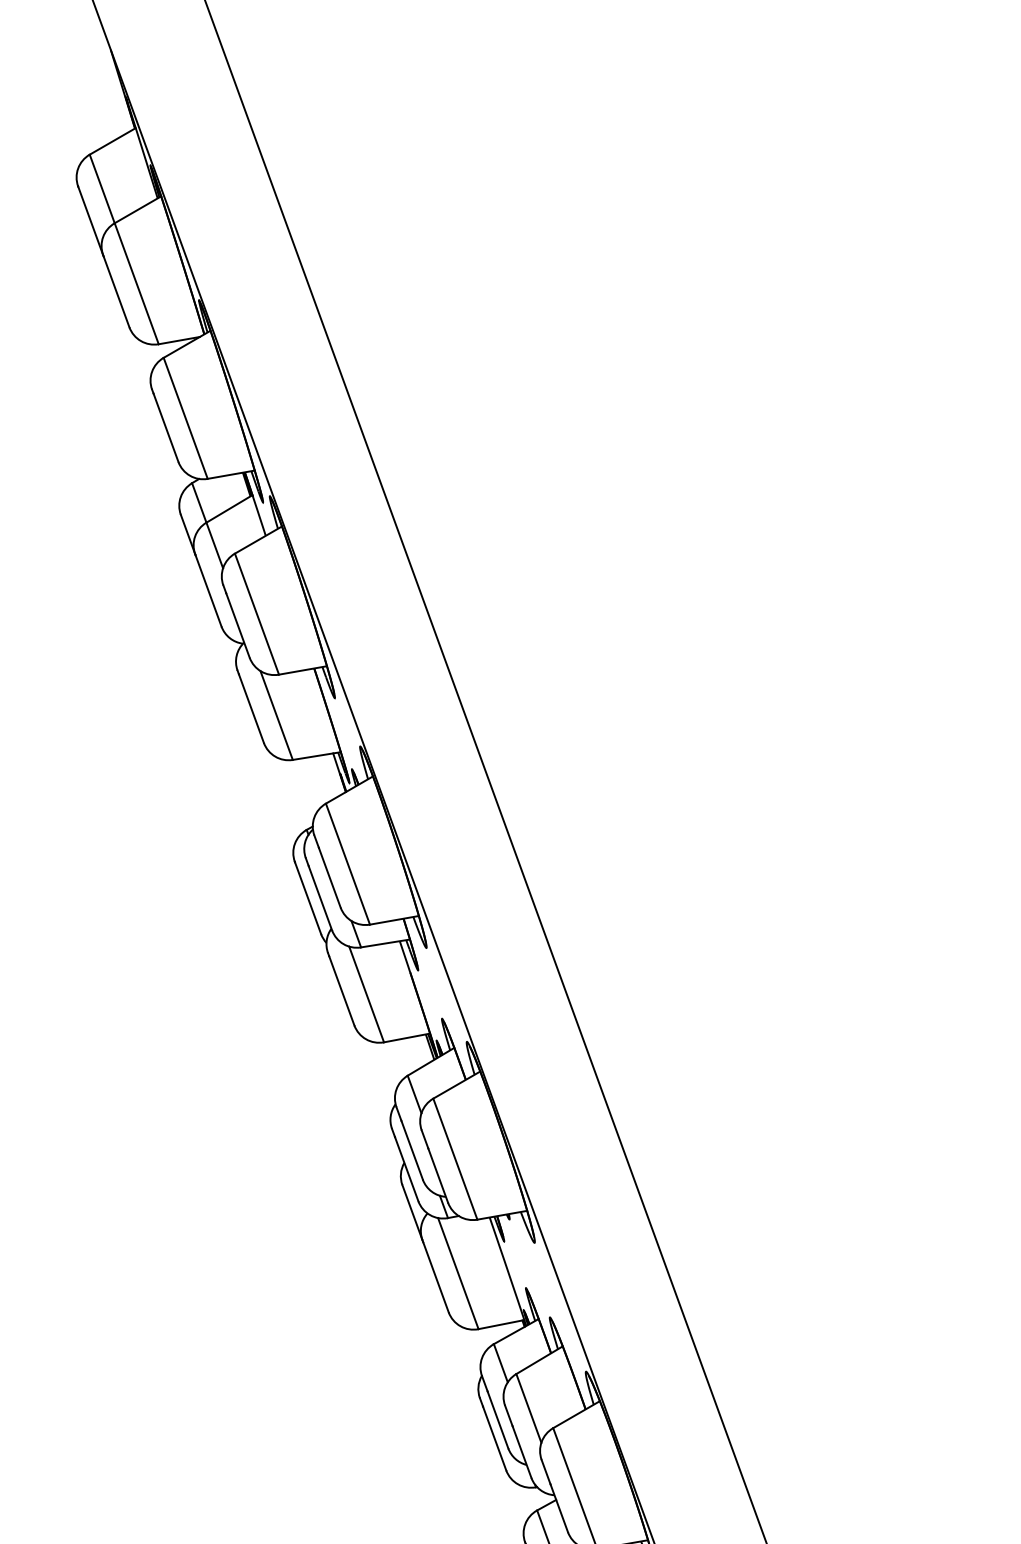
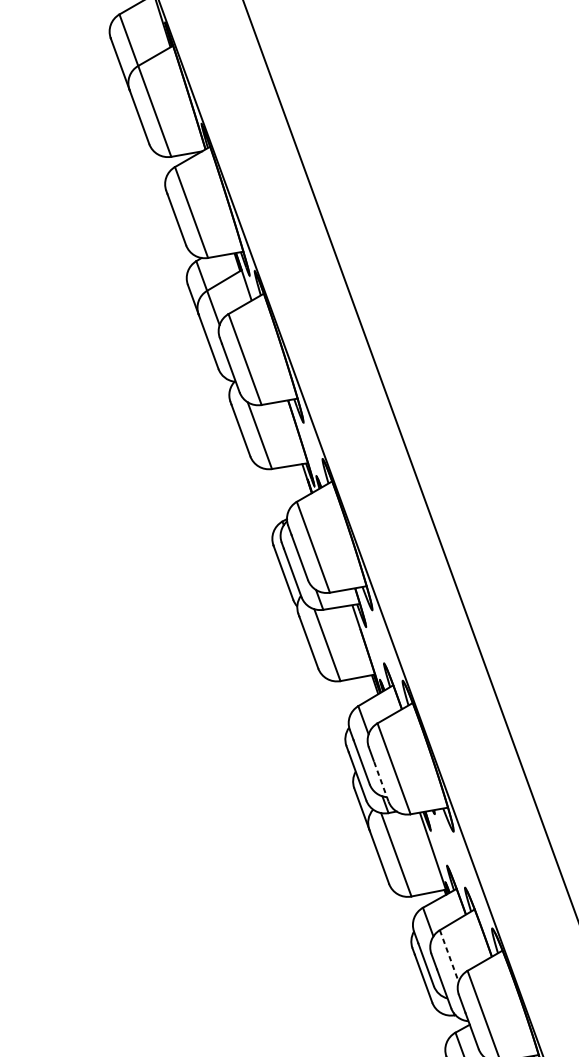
line: (438, 1175) -> (381, 781), solid -> dashed
line: (528, 1408) -> (448, 956), solid -> dashed

